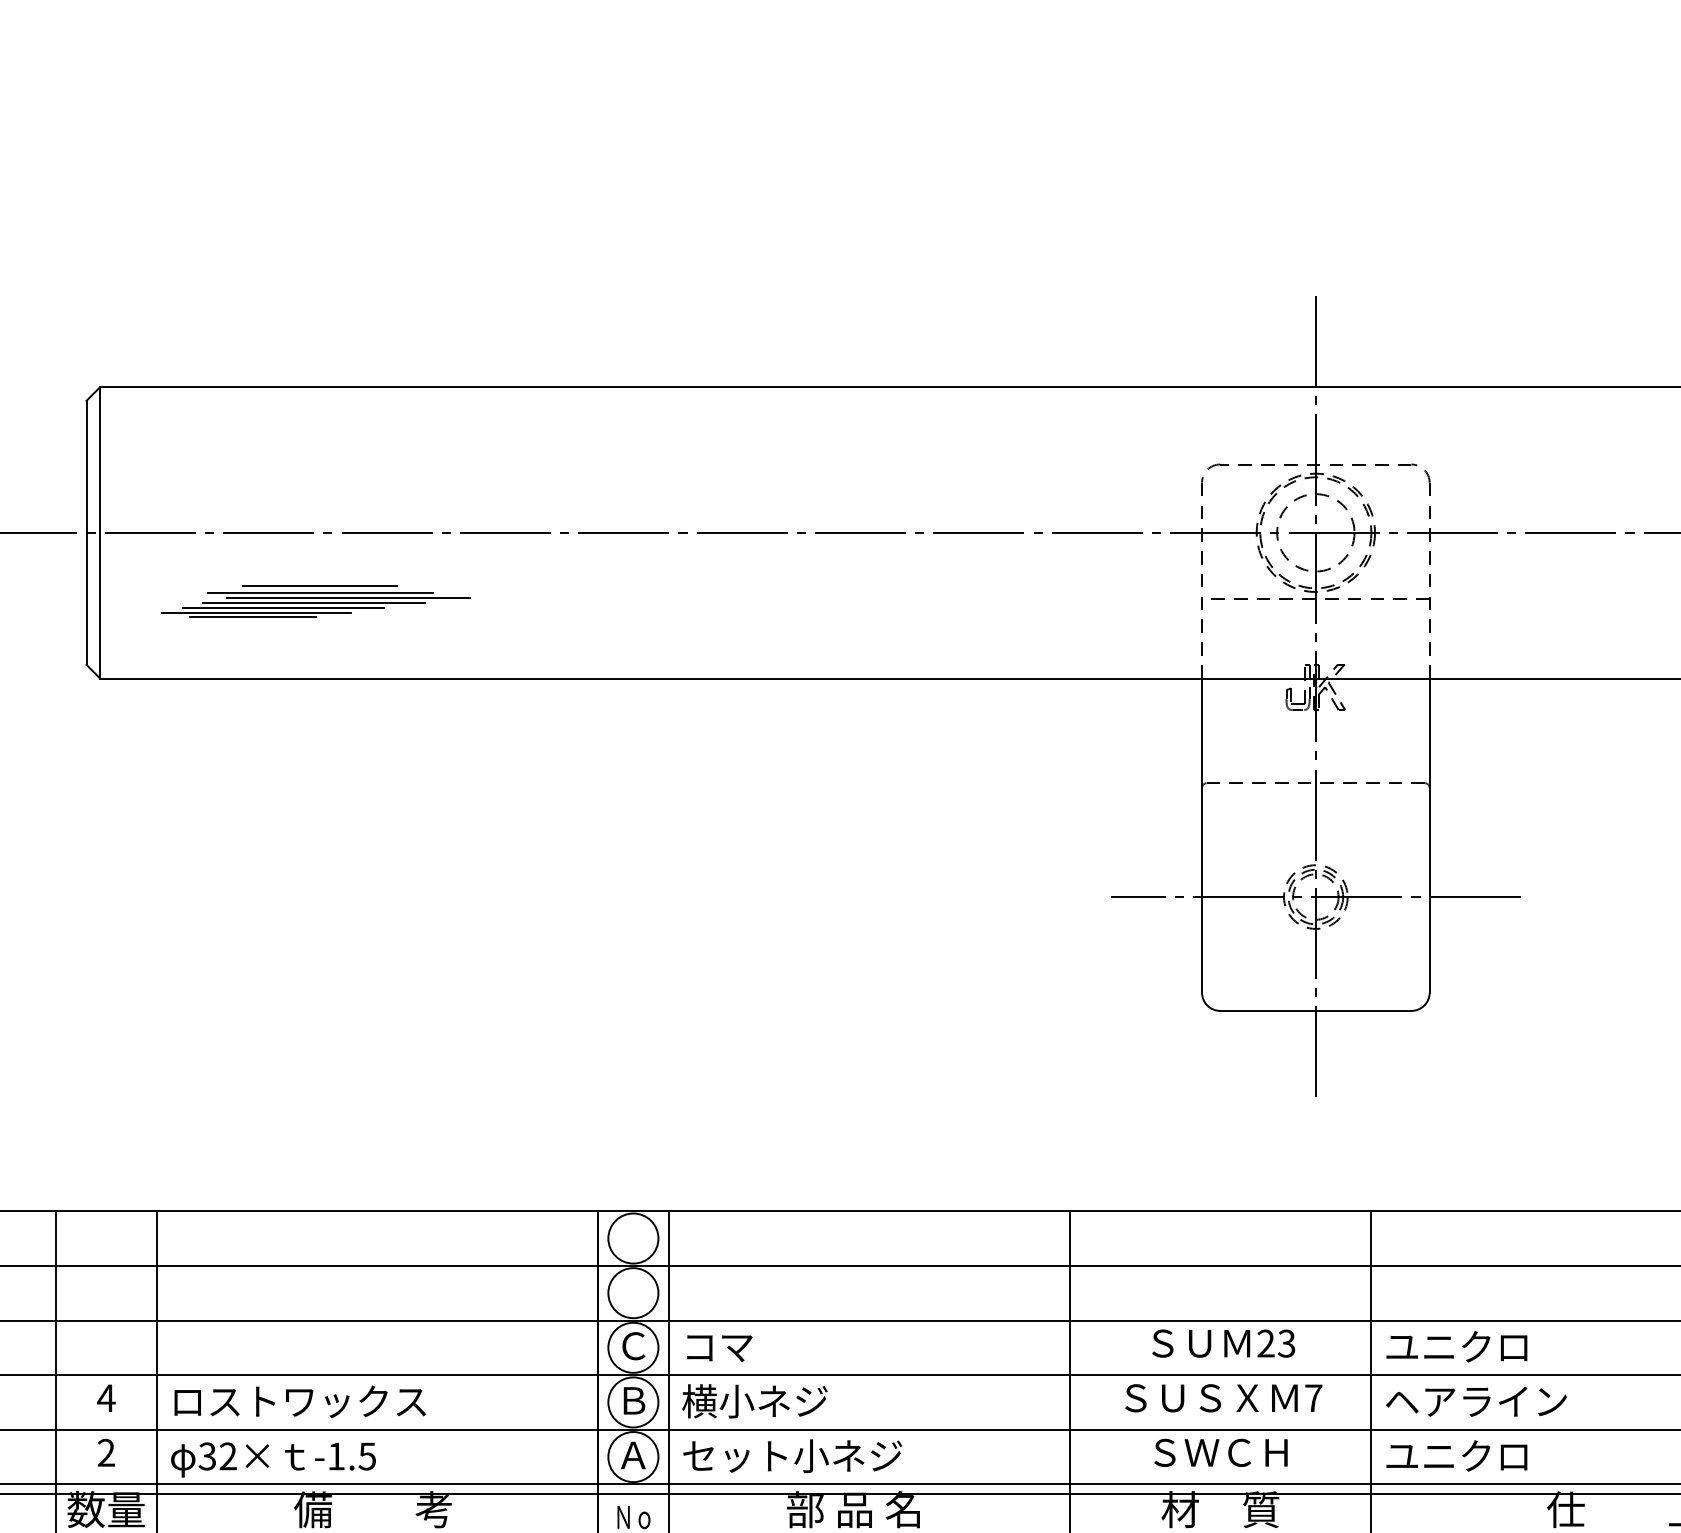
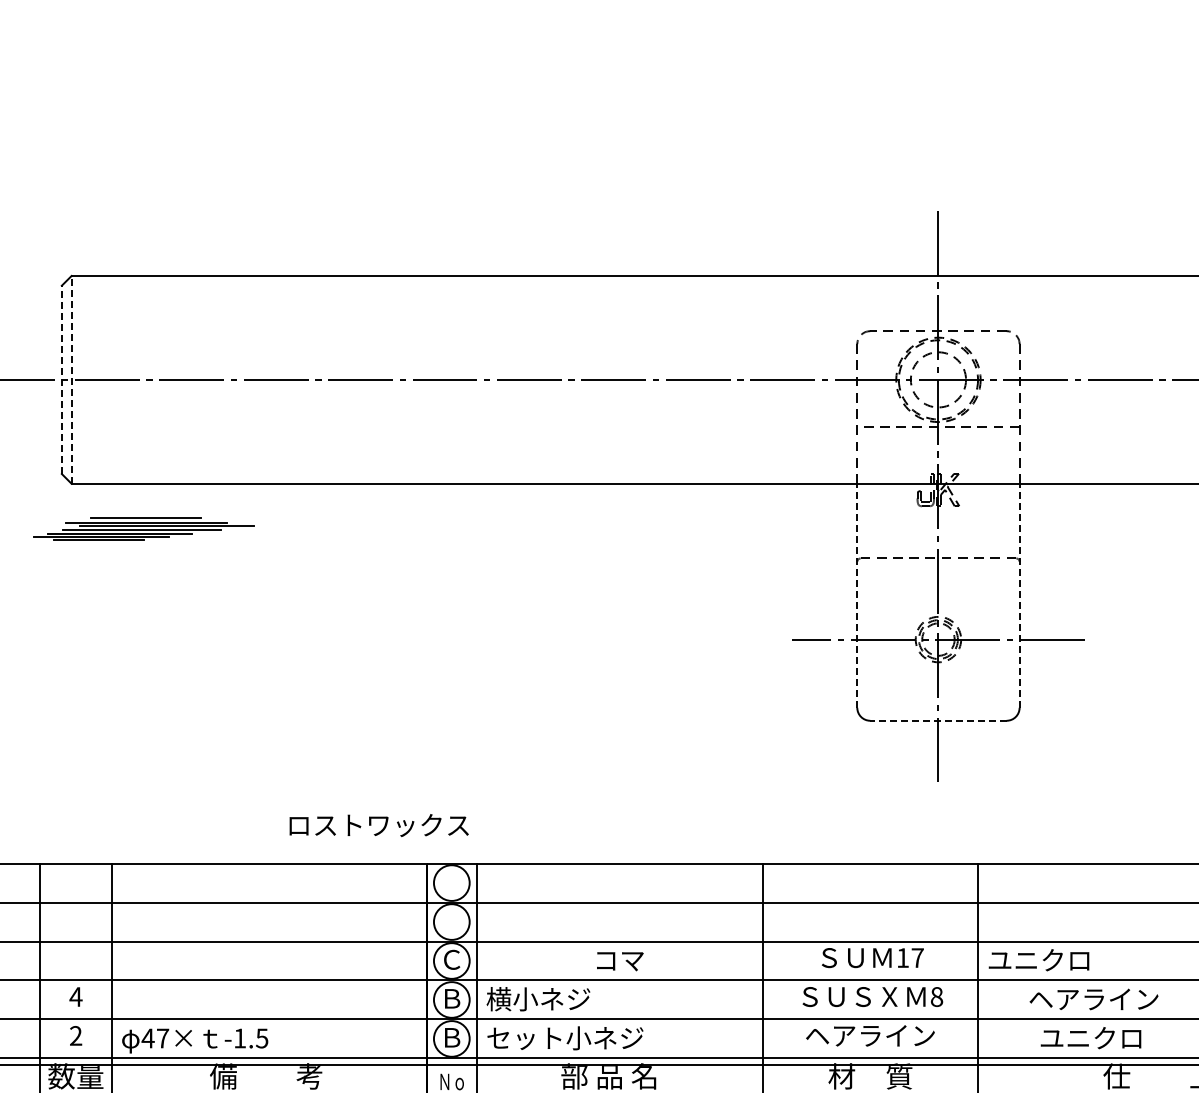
line: (86, 532) -> (61, 379), solid -> dashed
line: (100, 532) -> (71, 379), solid -> dashed
part: (316, 601) -> (143, 528), moved
line: (1202, 835) -> (857, 595), solid -> dashed
line: (1429, 835) -> (1019, 595), solid -> dashed
line: (1314, 1010) -> (937, 720), solid -> dashed
text: (1275, 1344) -> (909, 958), 23 -> 17
text: (719, 1348) -> (620, 961), moved
text: (1314, 1397) -> (937, 996), 7 -> 8
text: (299, 1401) -> (378, 825), moved
text: (1475, 1401) -> (1093, 999), moved
text: (1220, 1452) -> (870, 1035), ＳＷＣＨ -> ヘアライン
text: (632, 1455) -> (451, 1037), Ａ -> Ｂ
text: (217, 1456) -> (155, 1038), 32× -> 47×
text: (1456, 1456) -> (1090, 1038), moved

